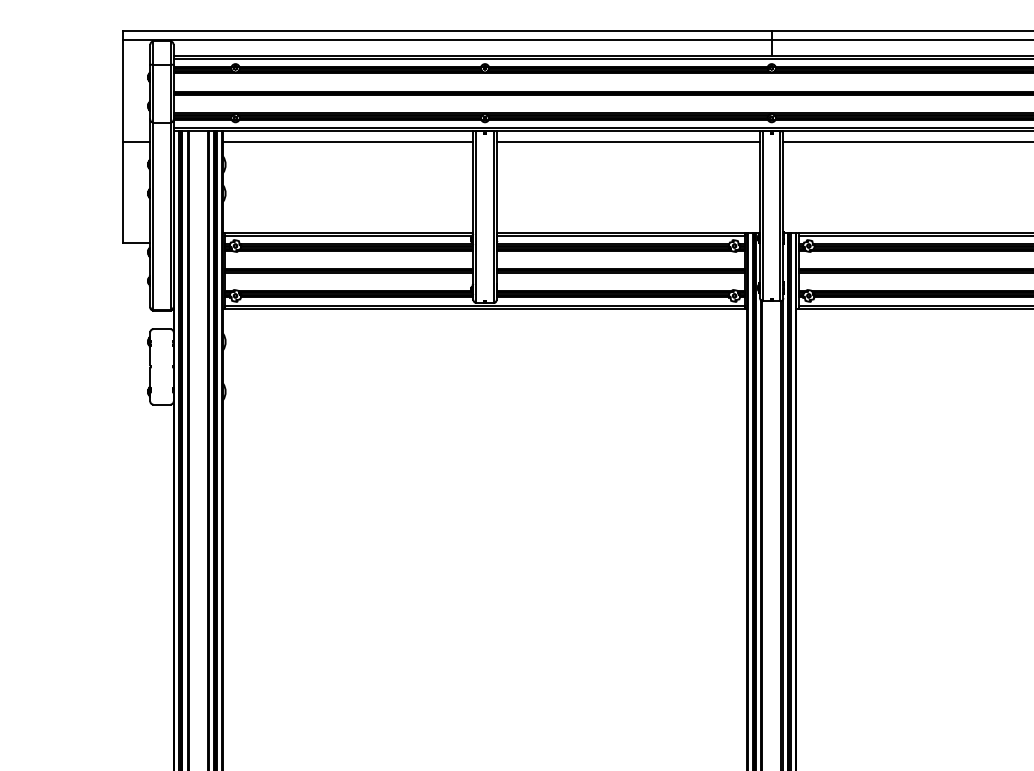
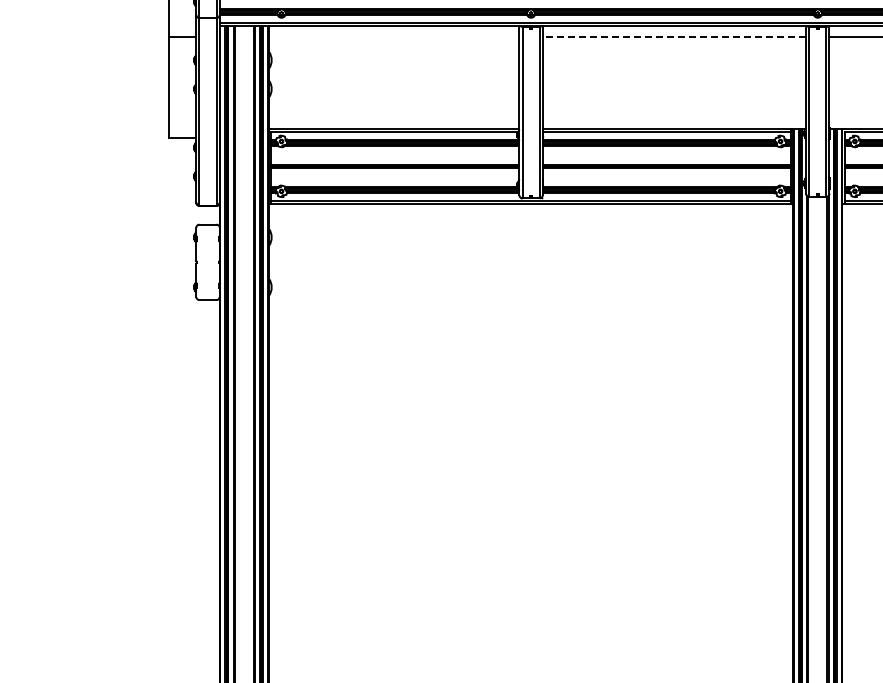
line: (348, 141) -> (394, 36), removed
line: (628, 141) -> (674, 36), solid -> dashed

